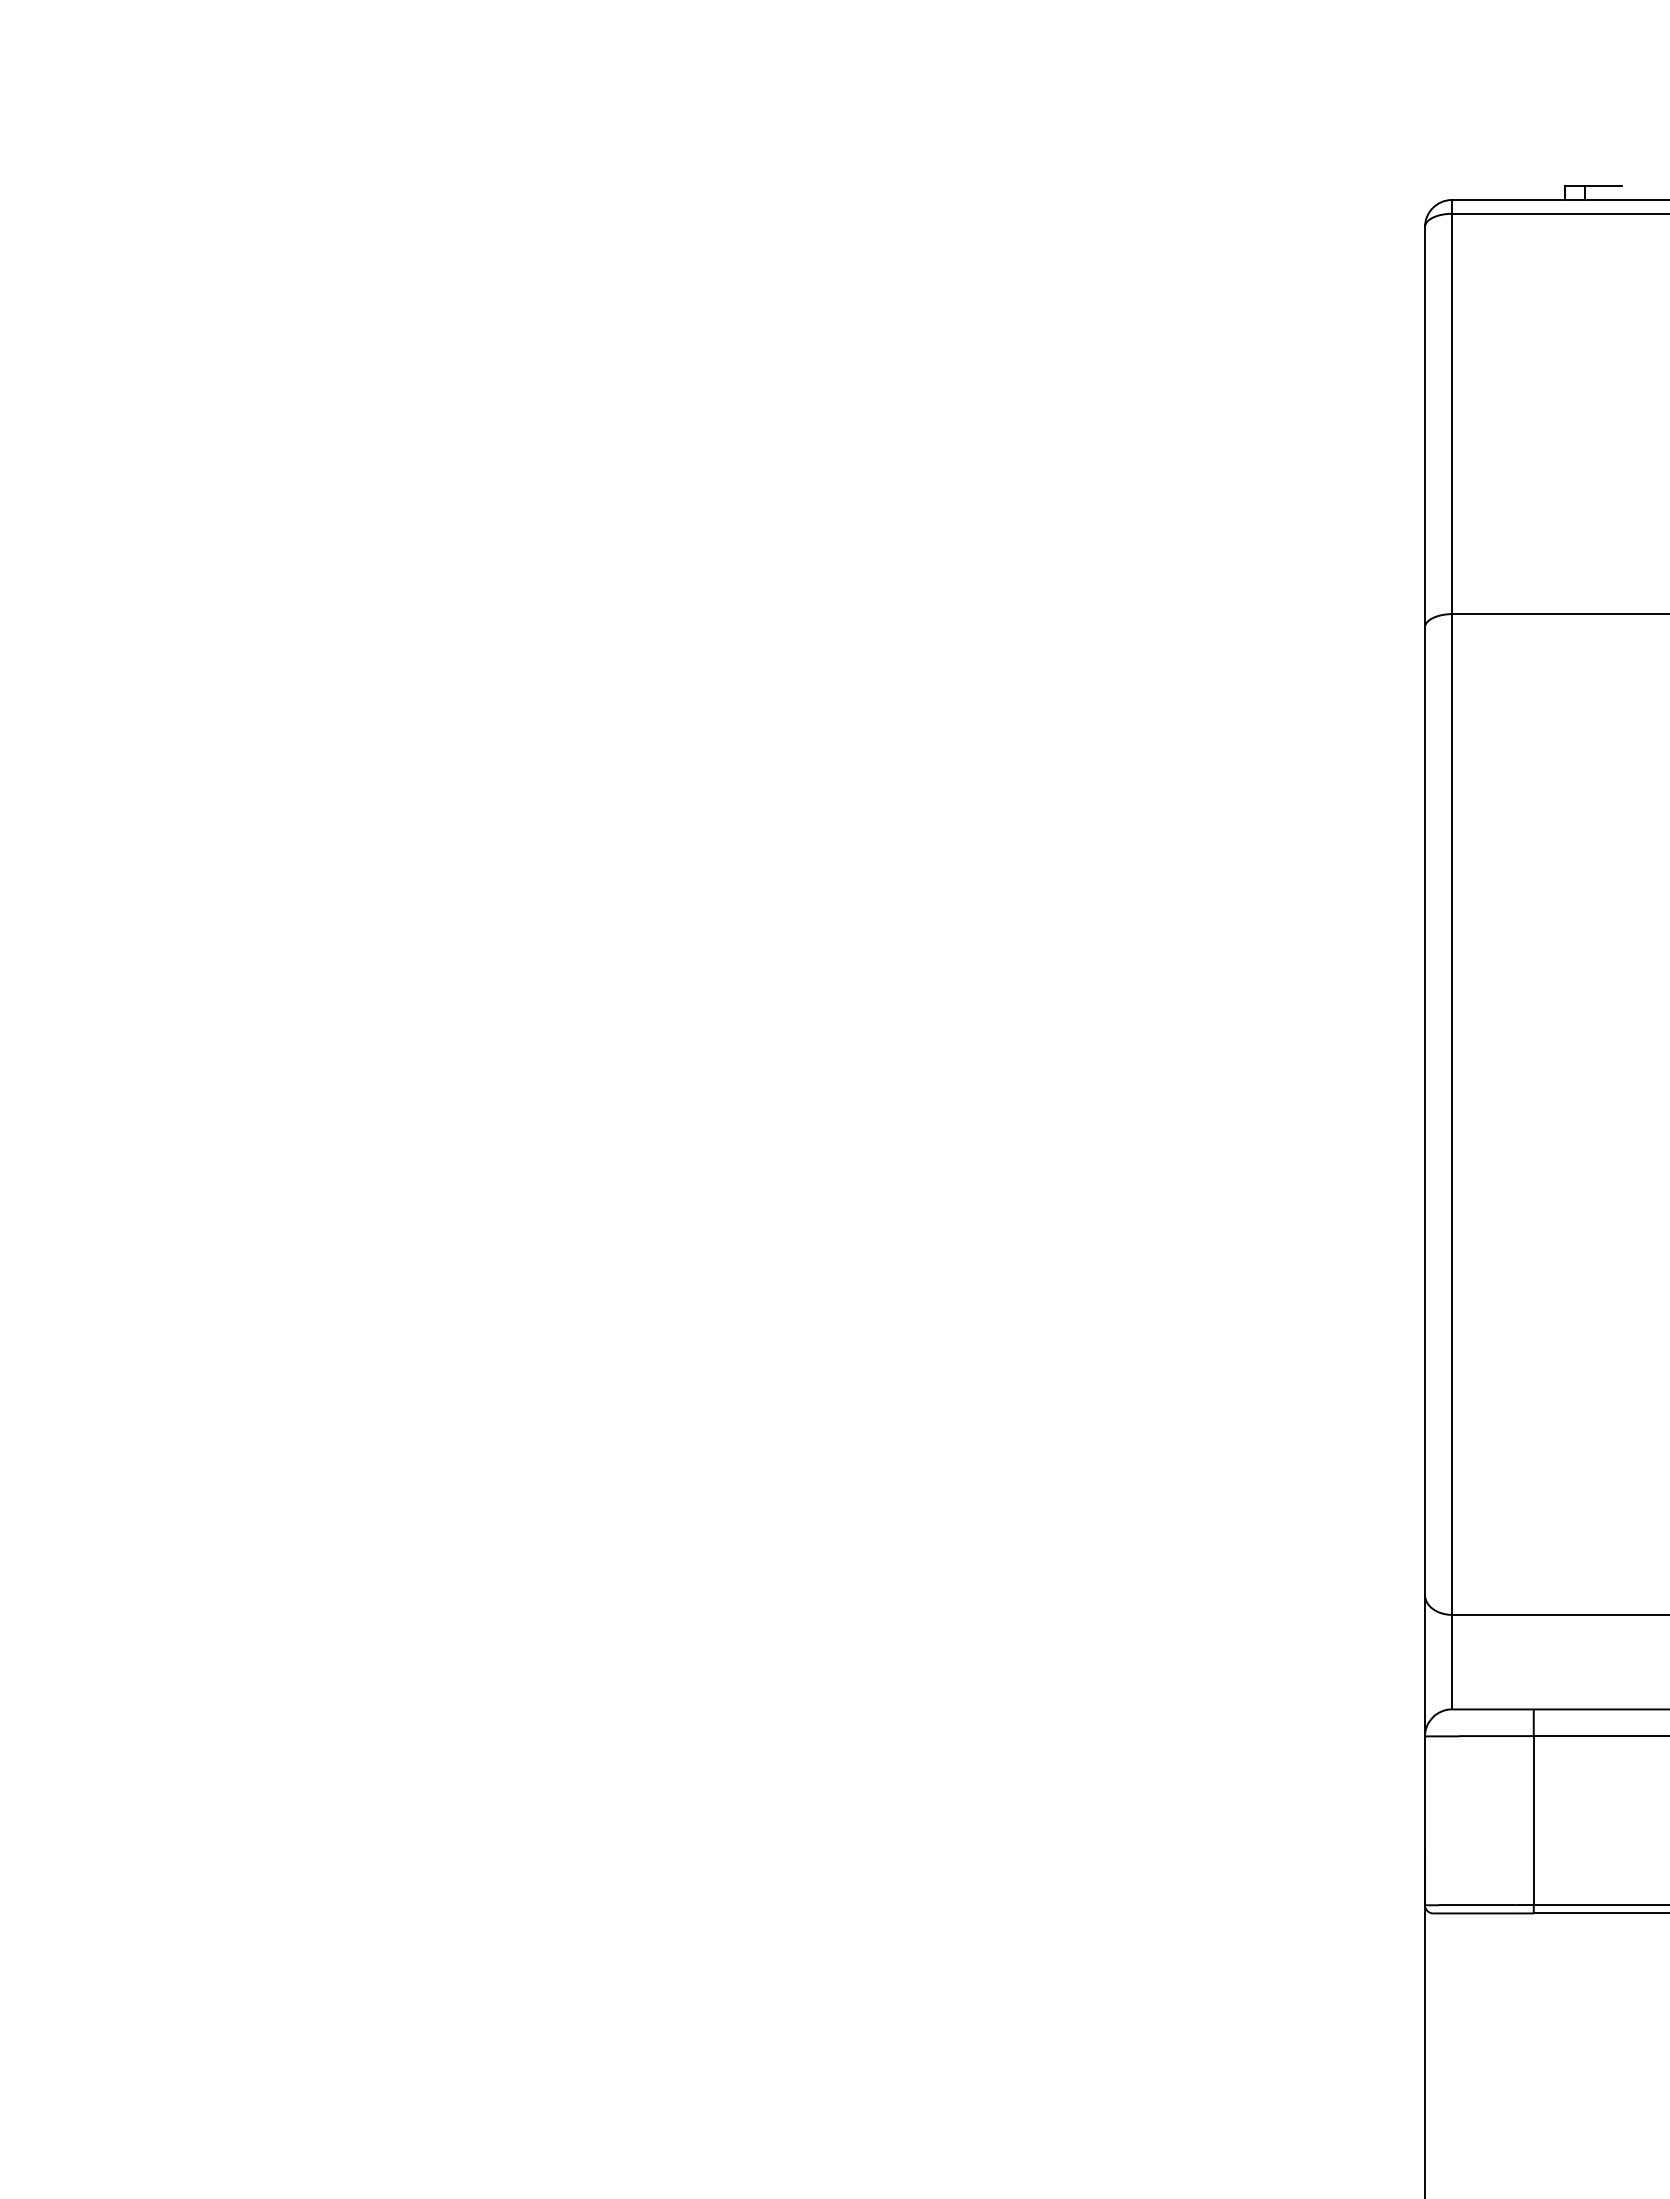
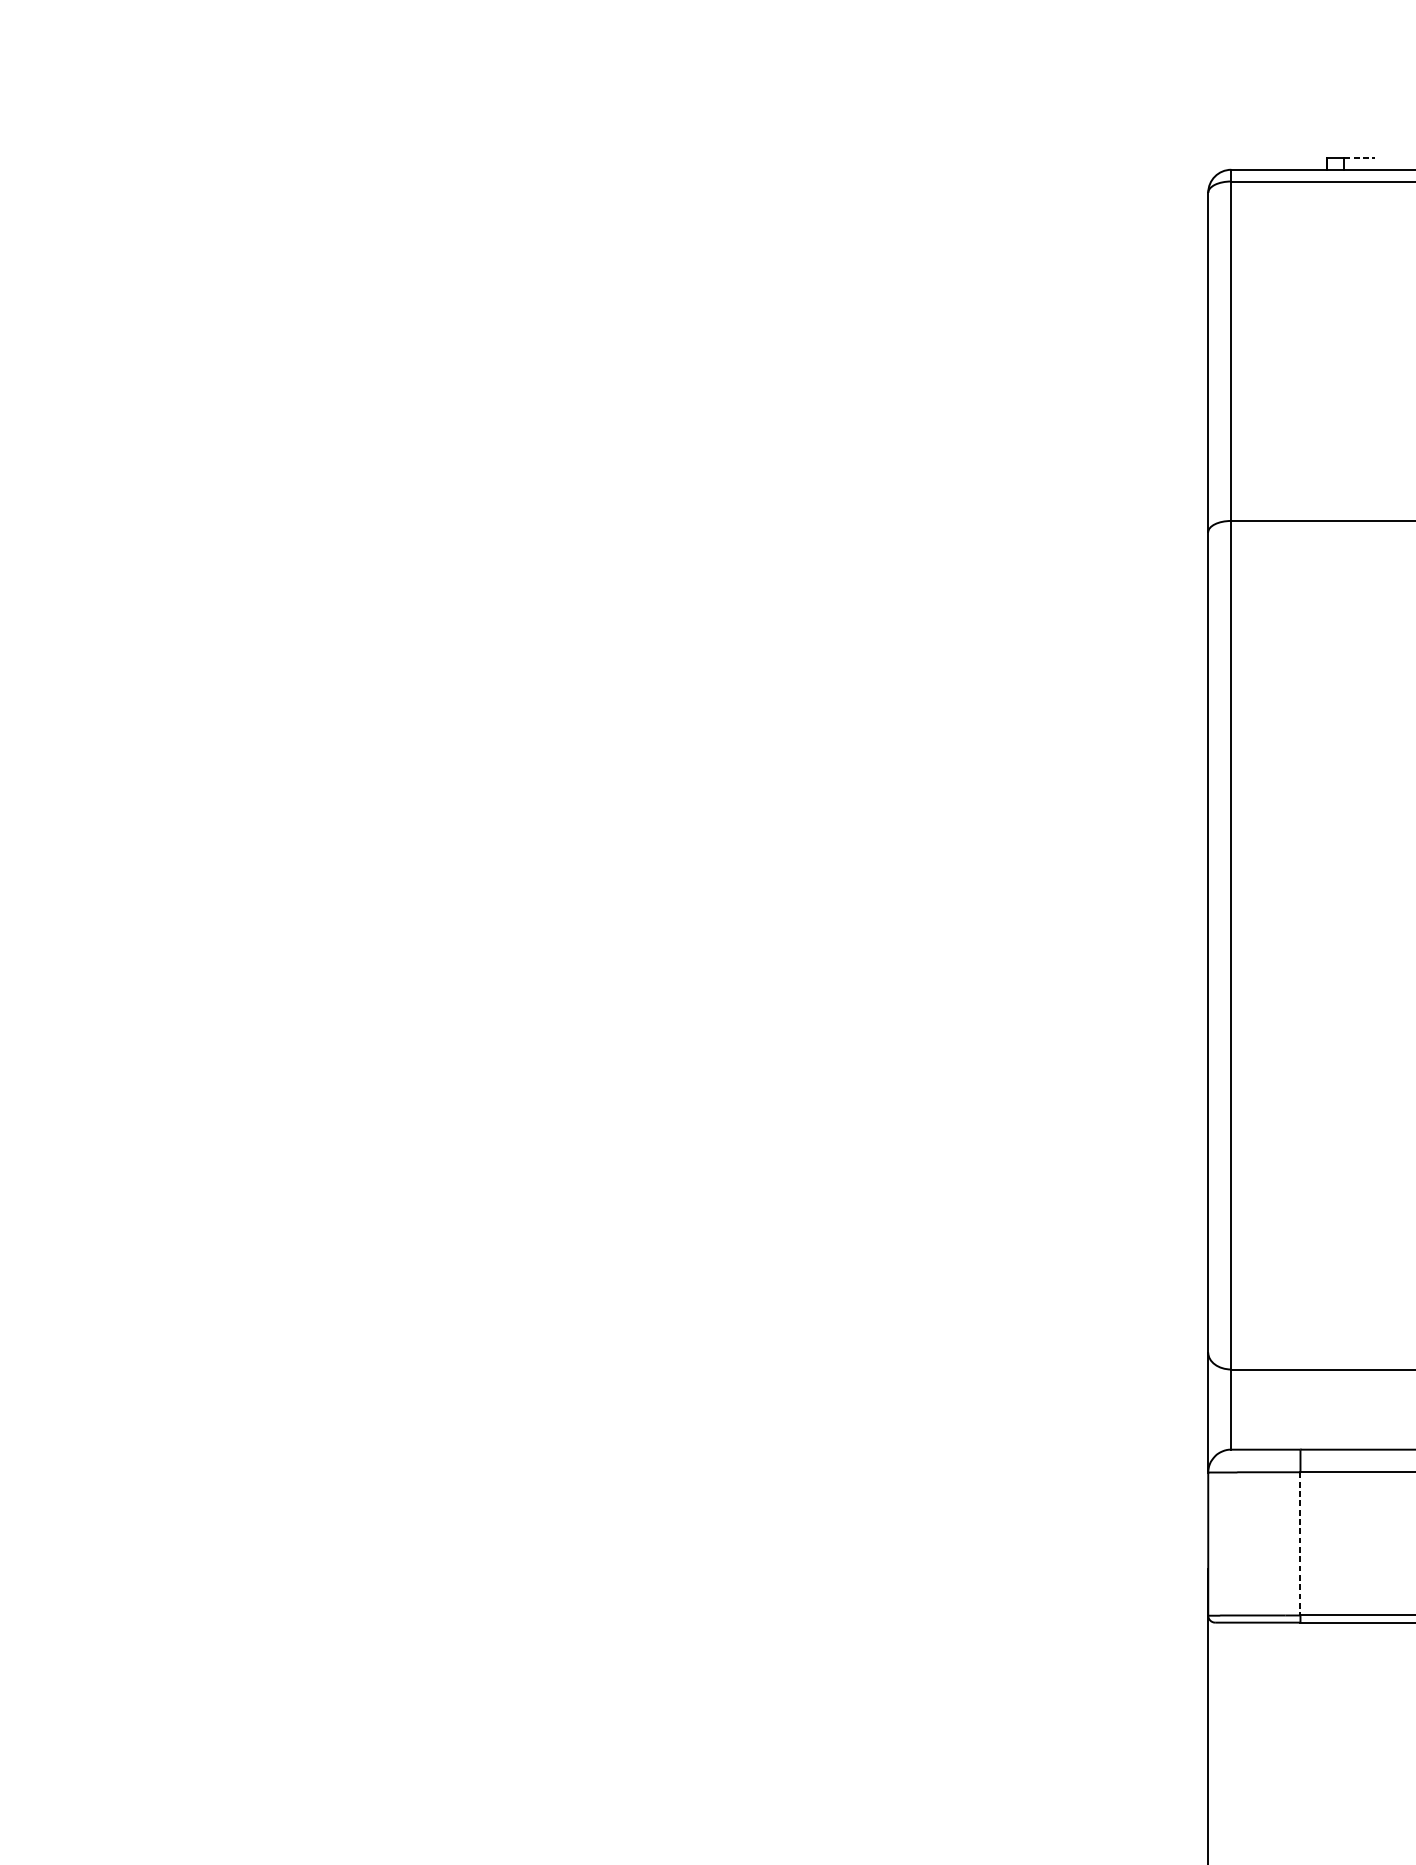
line: (1604, 186) -> (1360, 158), solid -> dashed
line: (1533, 1821) -> (1300, 1544), solid -> dashed

